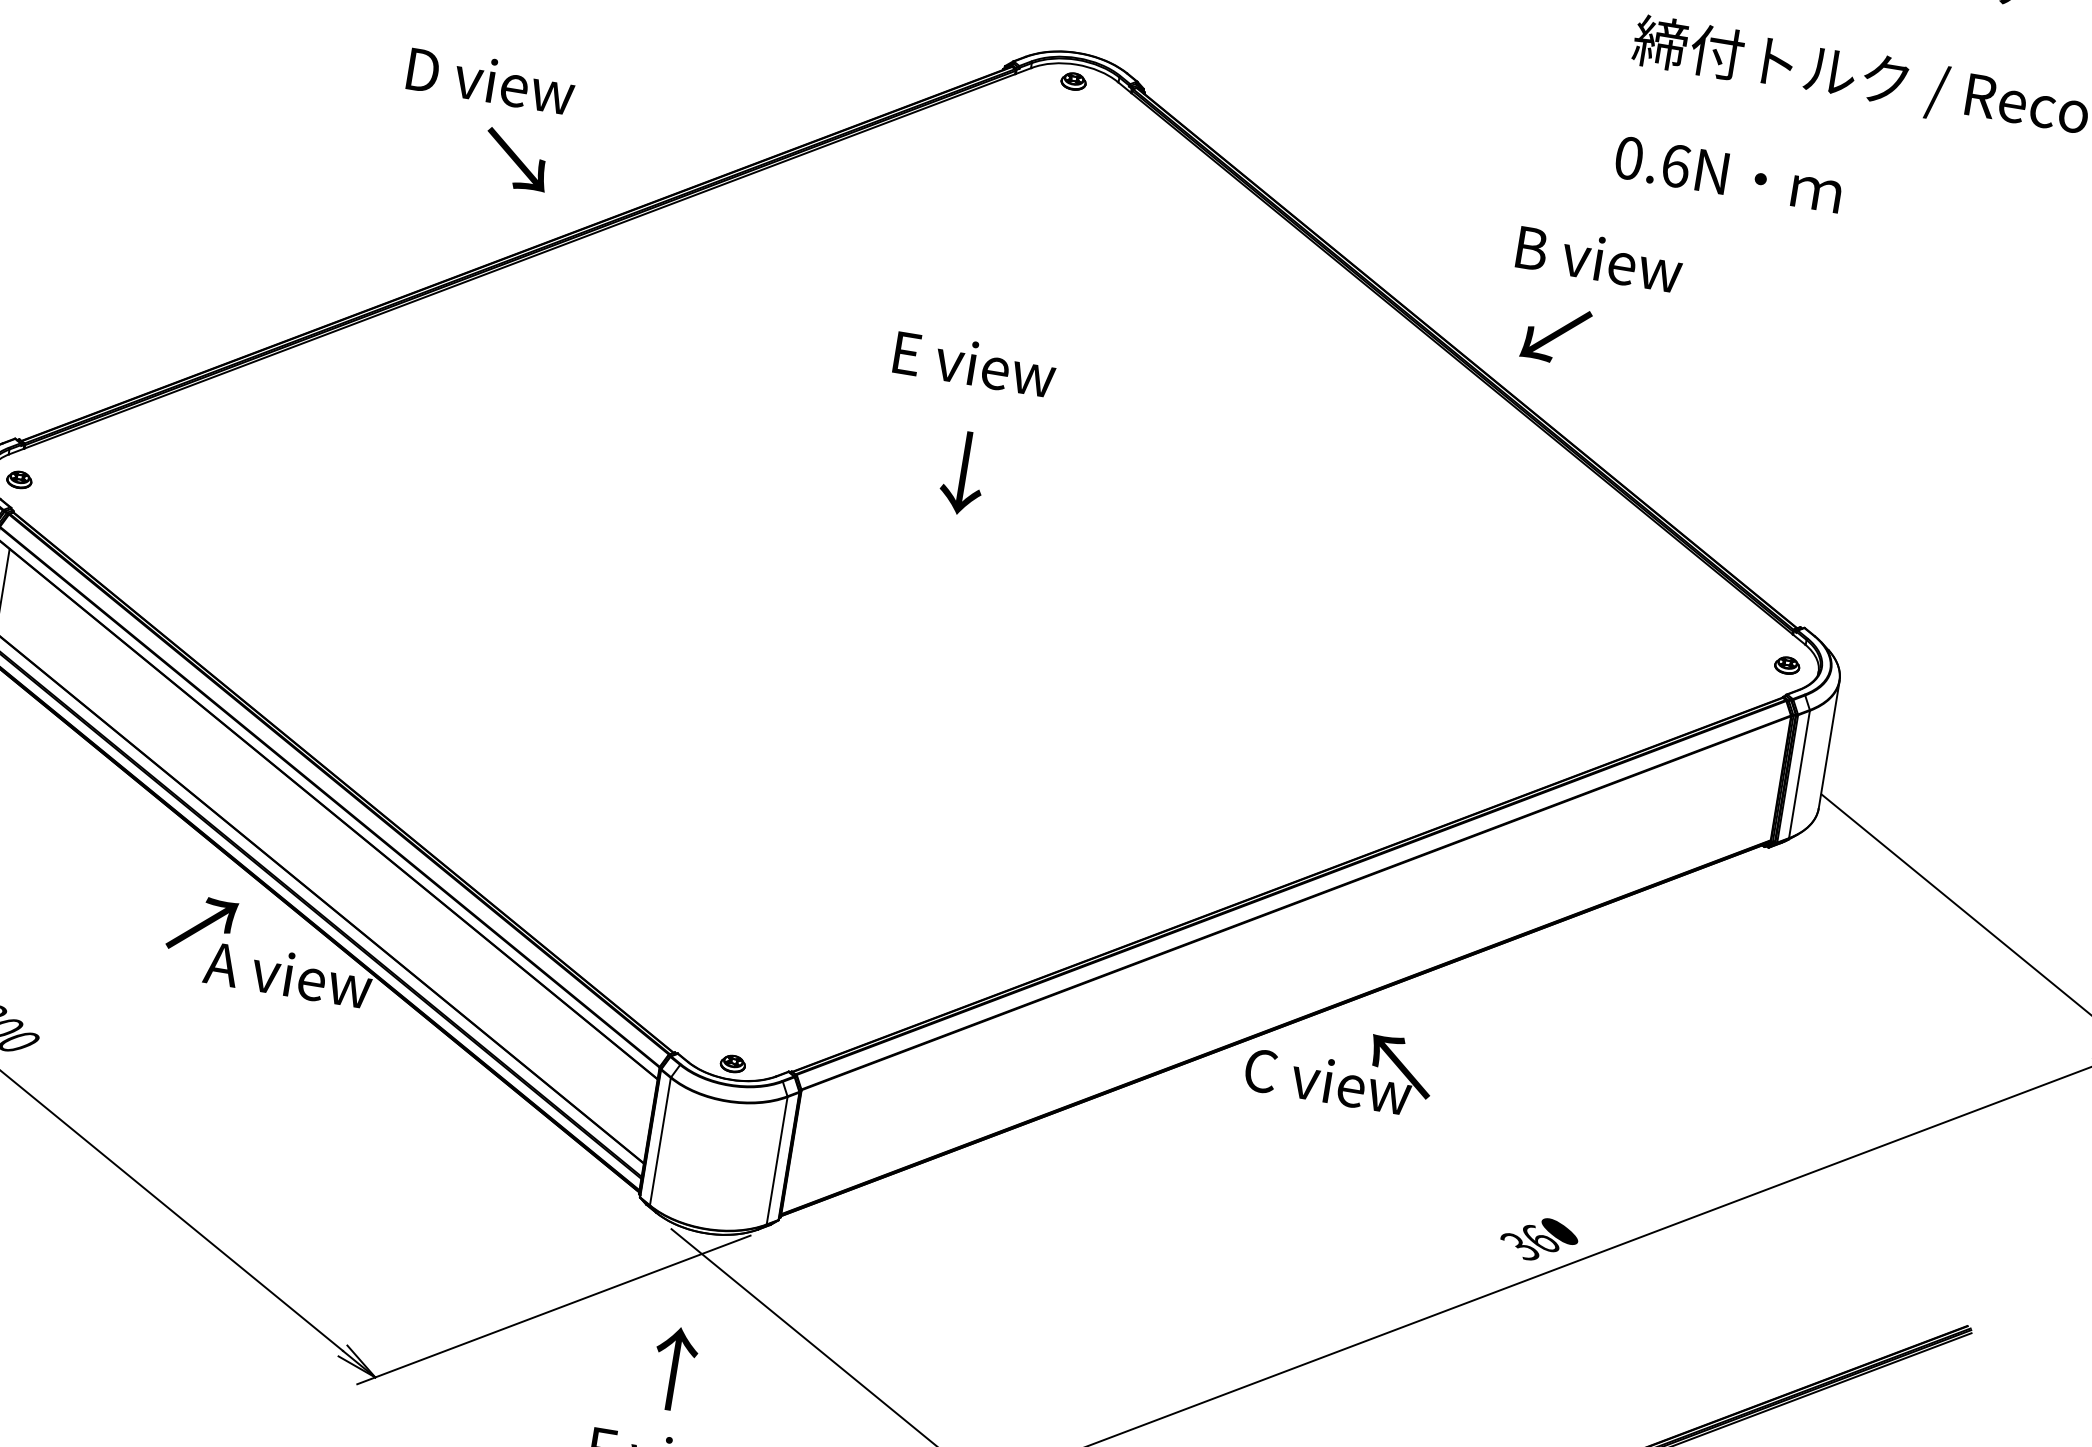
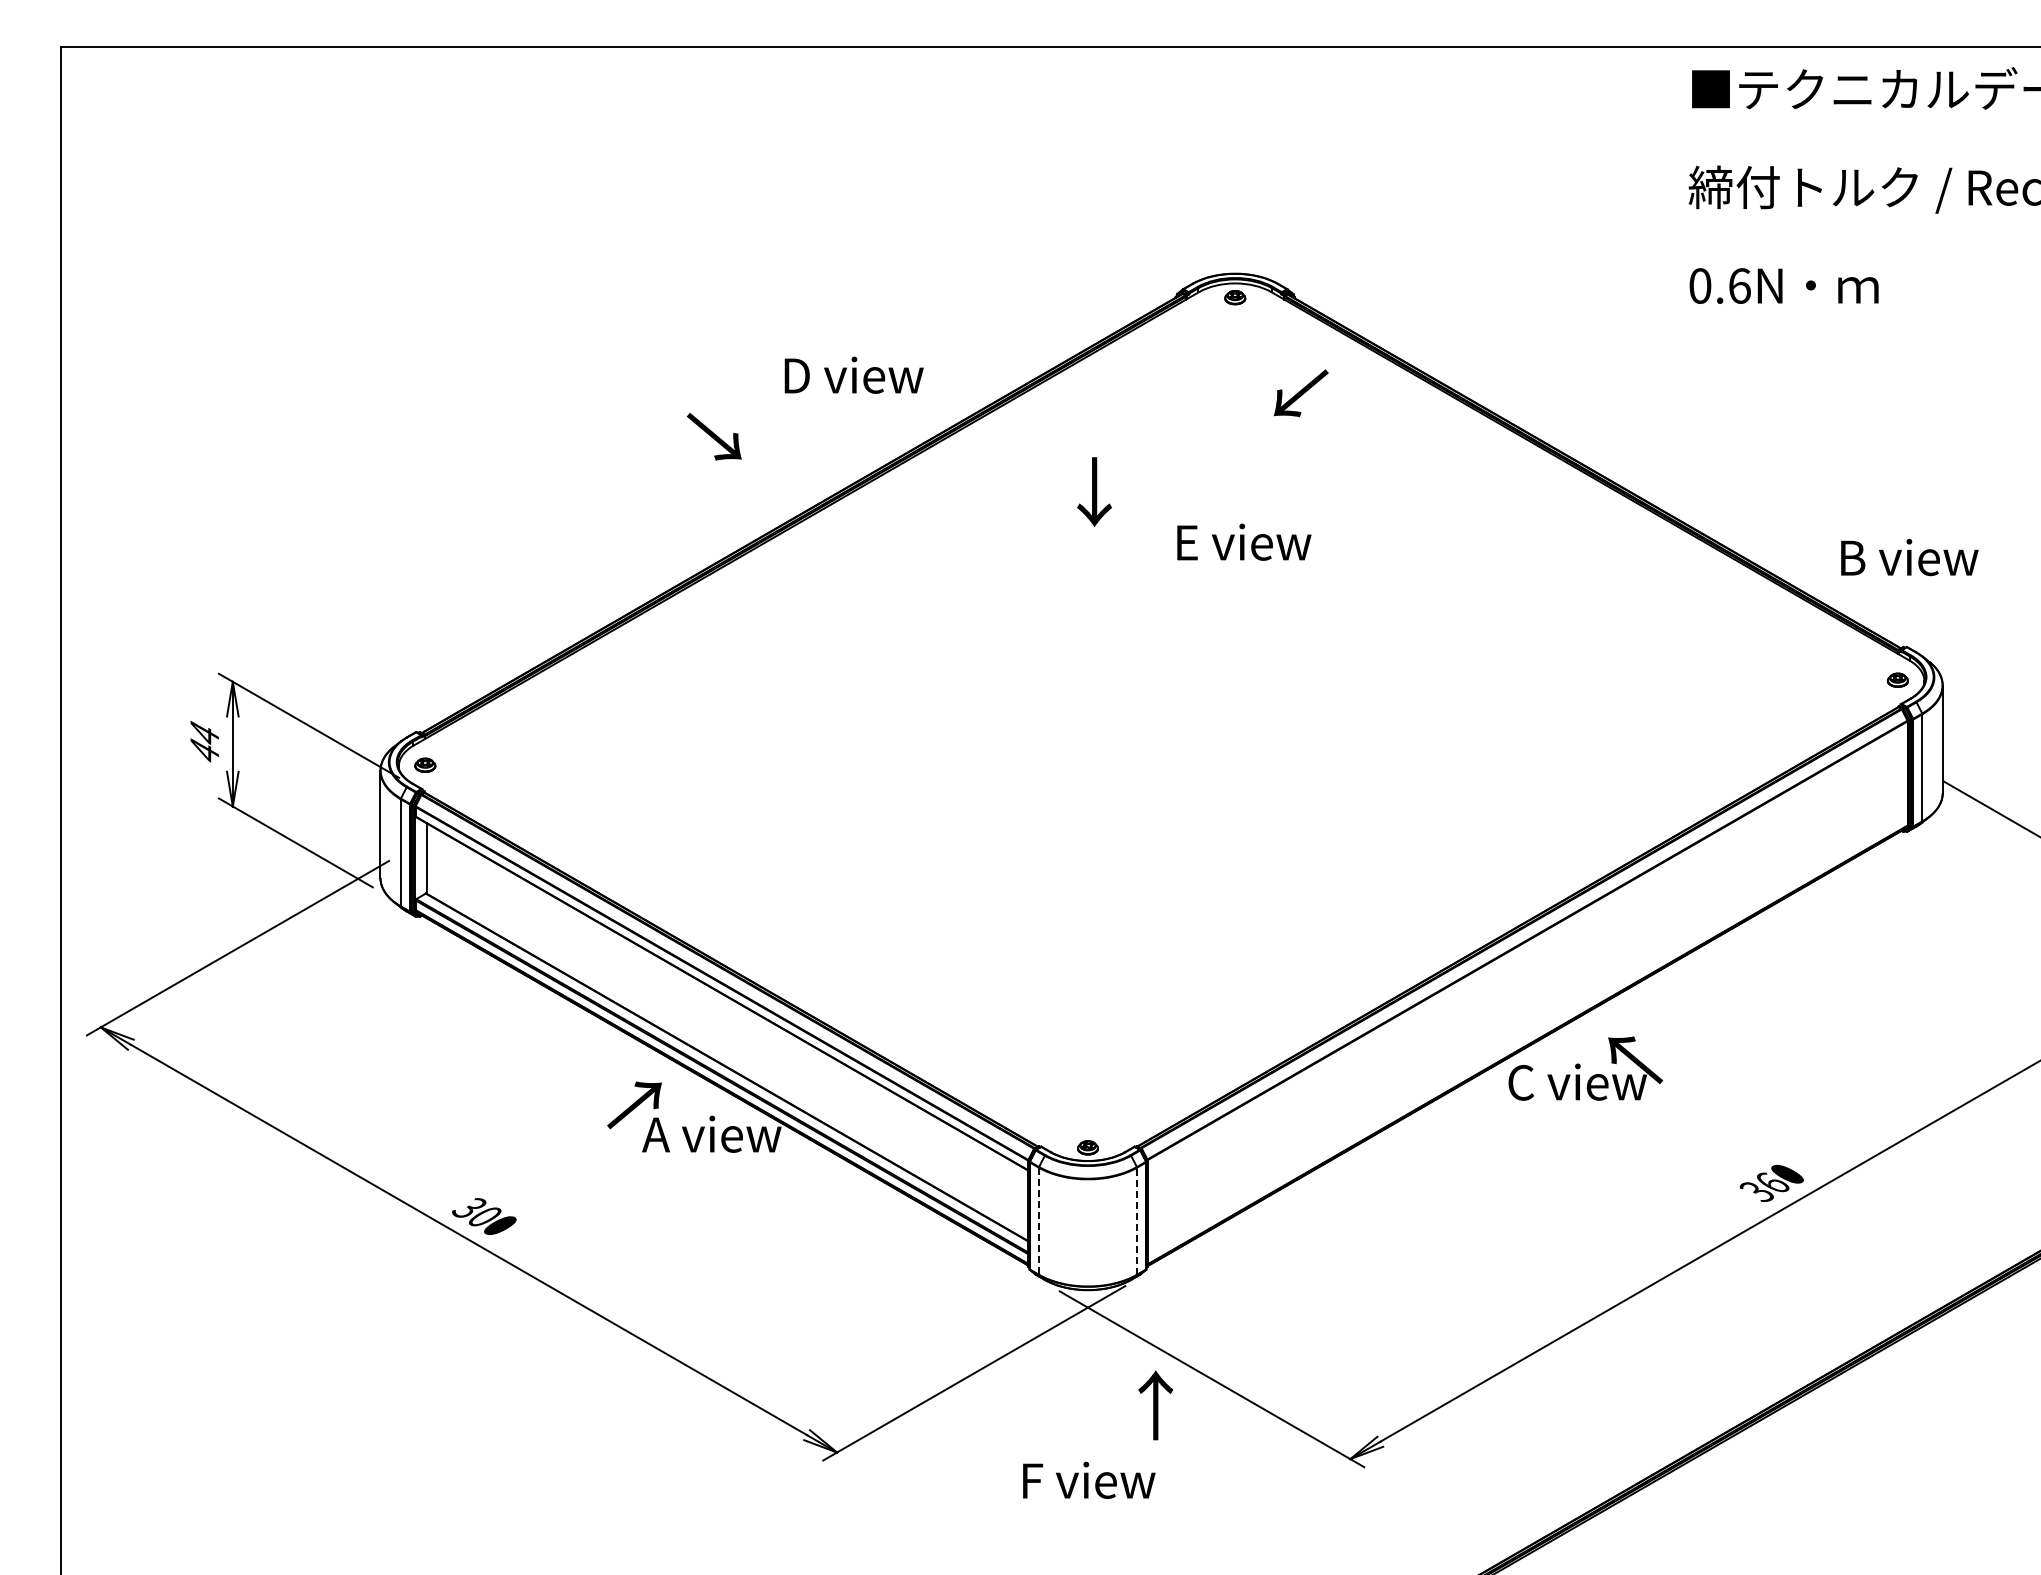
text: (490, 79) -> (853, 374), moved
text: (516, 159) -> (714, 436), moved
text: (1599, 259) -> (1909, 557), moved
text: (1555, 334) -> (1300, 393), moved
text: (975, 363) -> (1244, 541), moved
text: (963, 472) -> (1094, 491), moved
line: (659, 1141) -> (1038, 1221), solid -> dashed
line: (777, 1161) -> (1137, 1221), solid -> dashed
text: (673, 1368) -> (1155, 1405), moved

